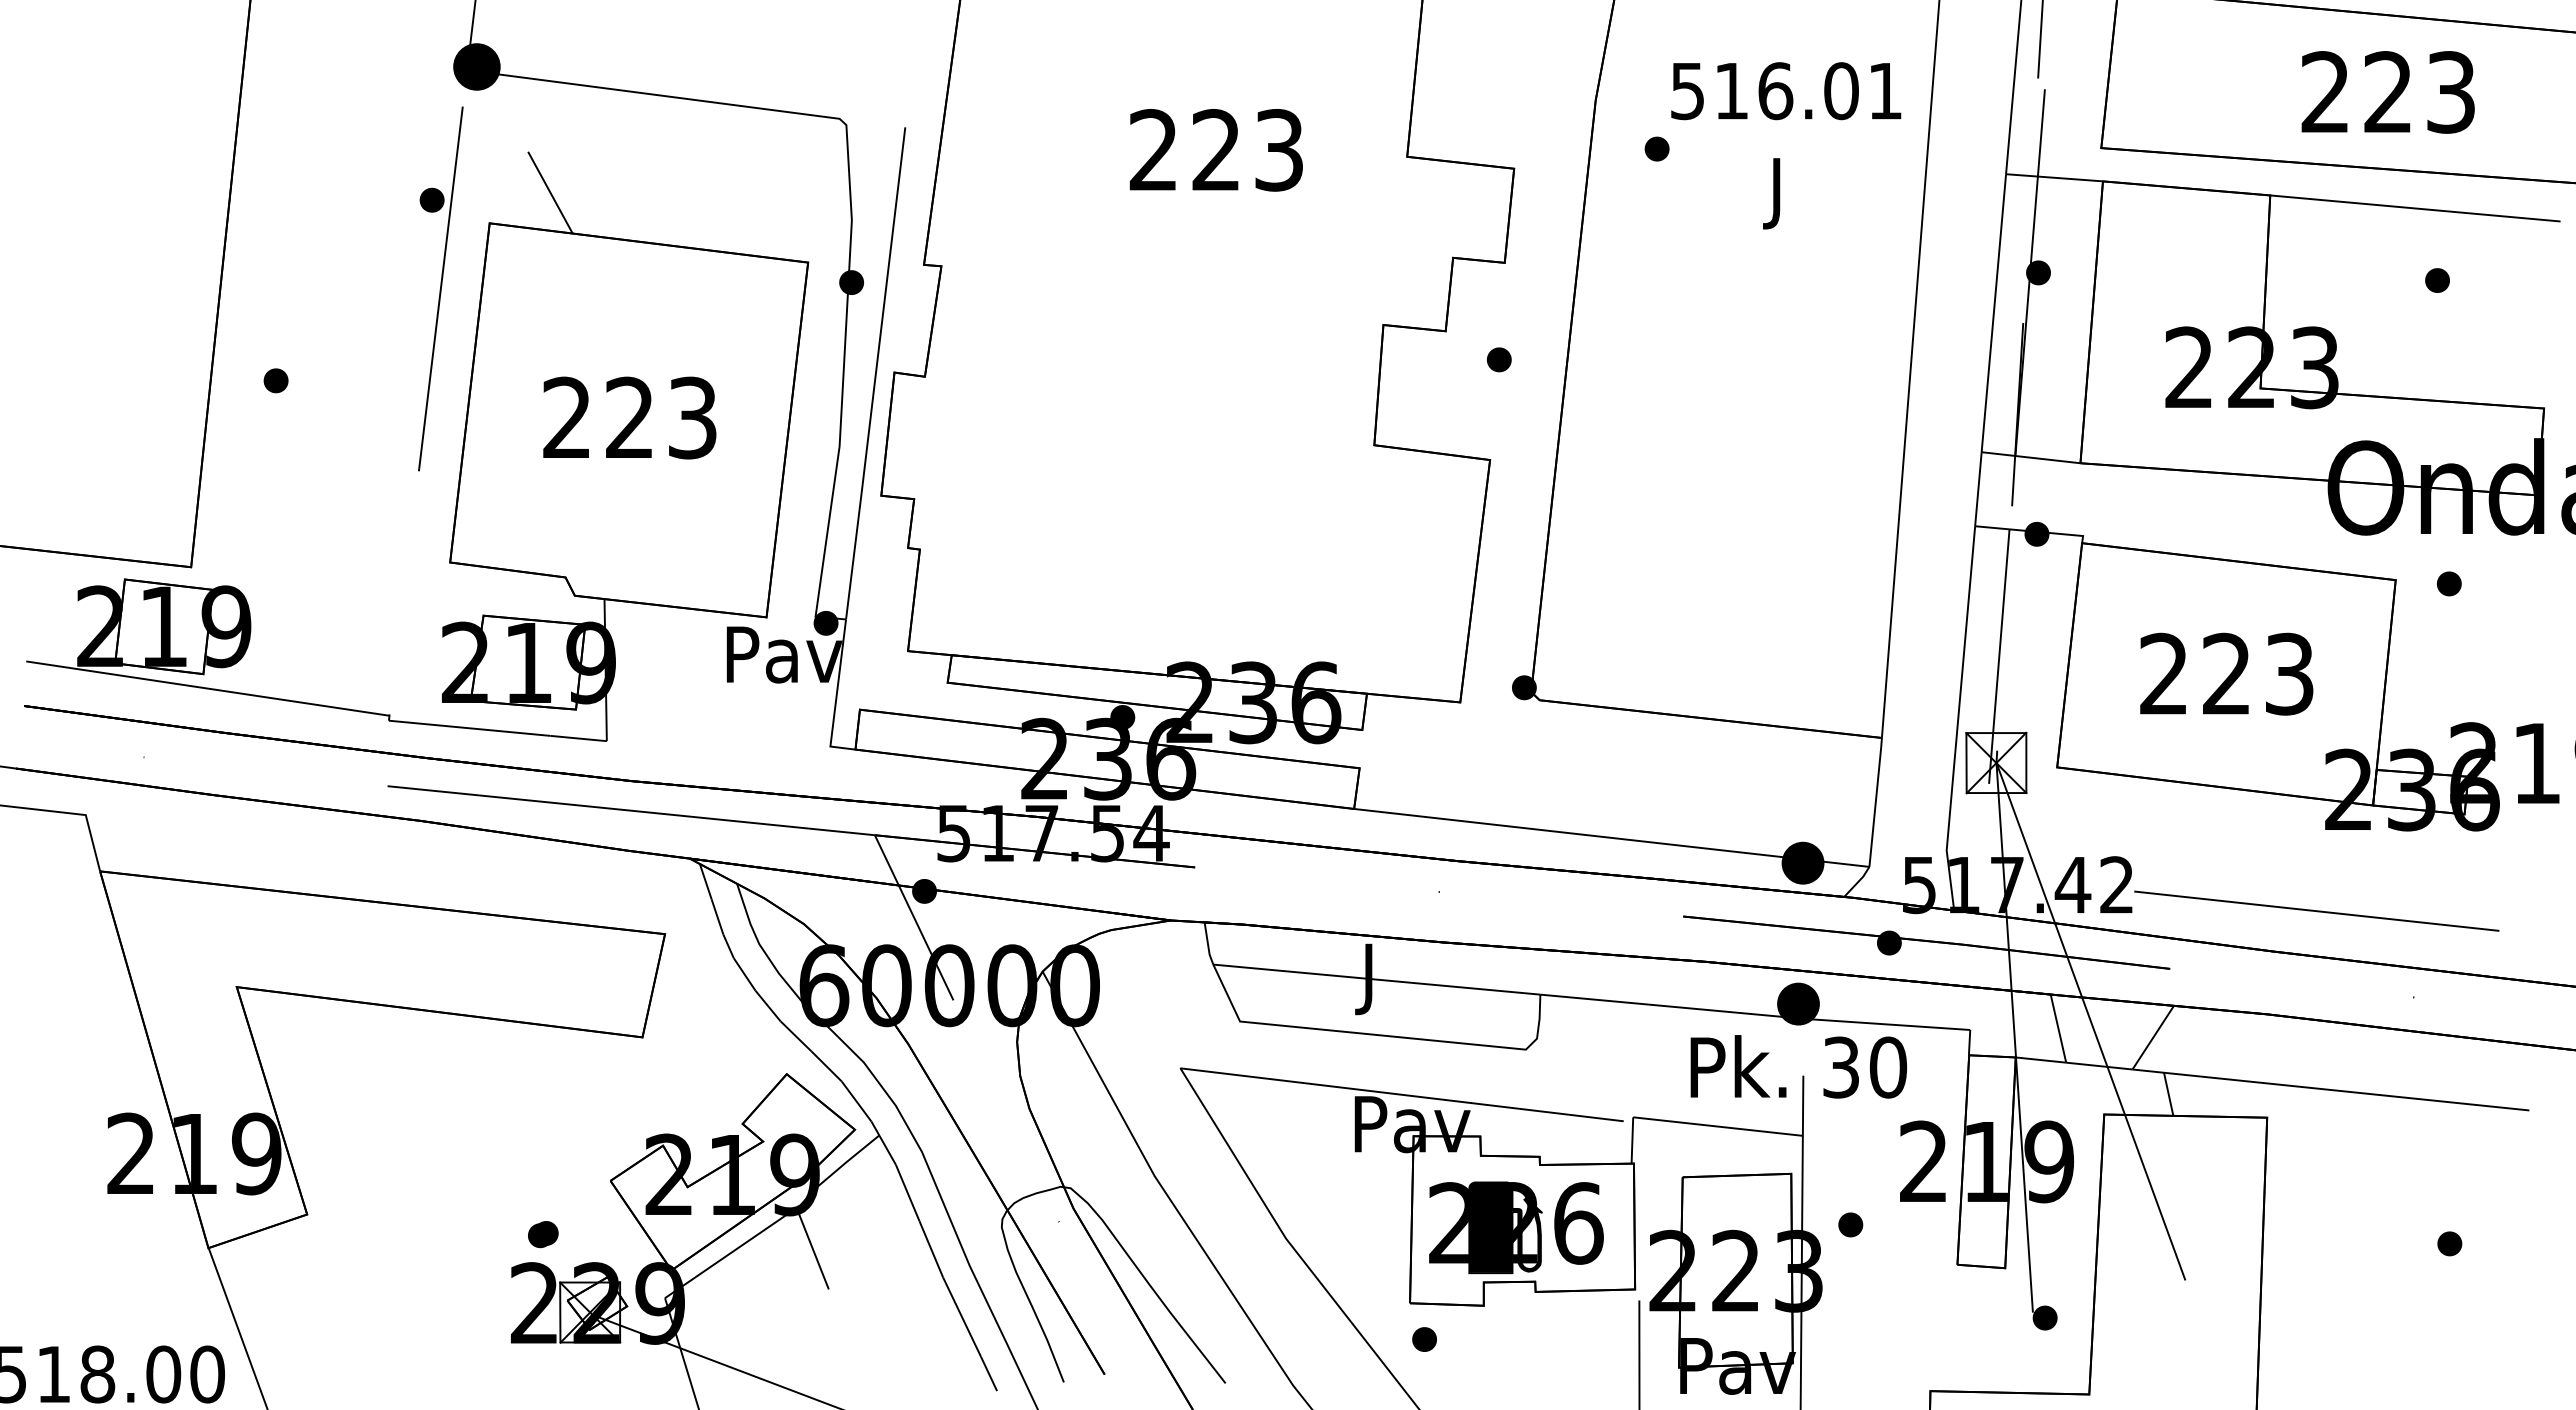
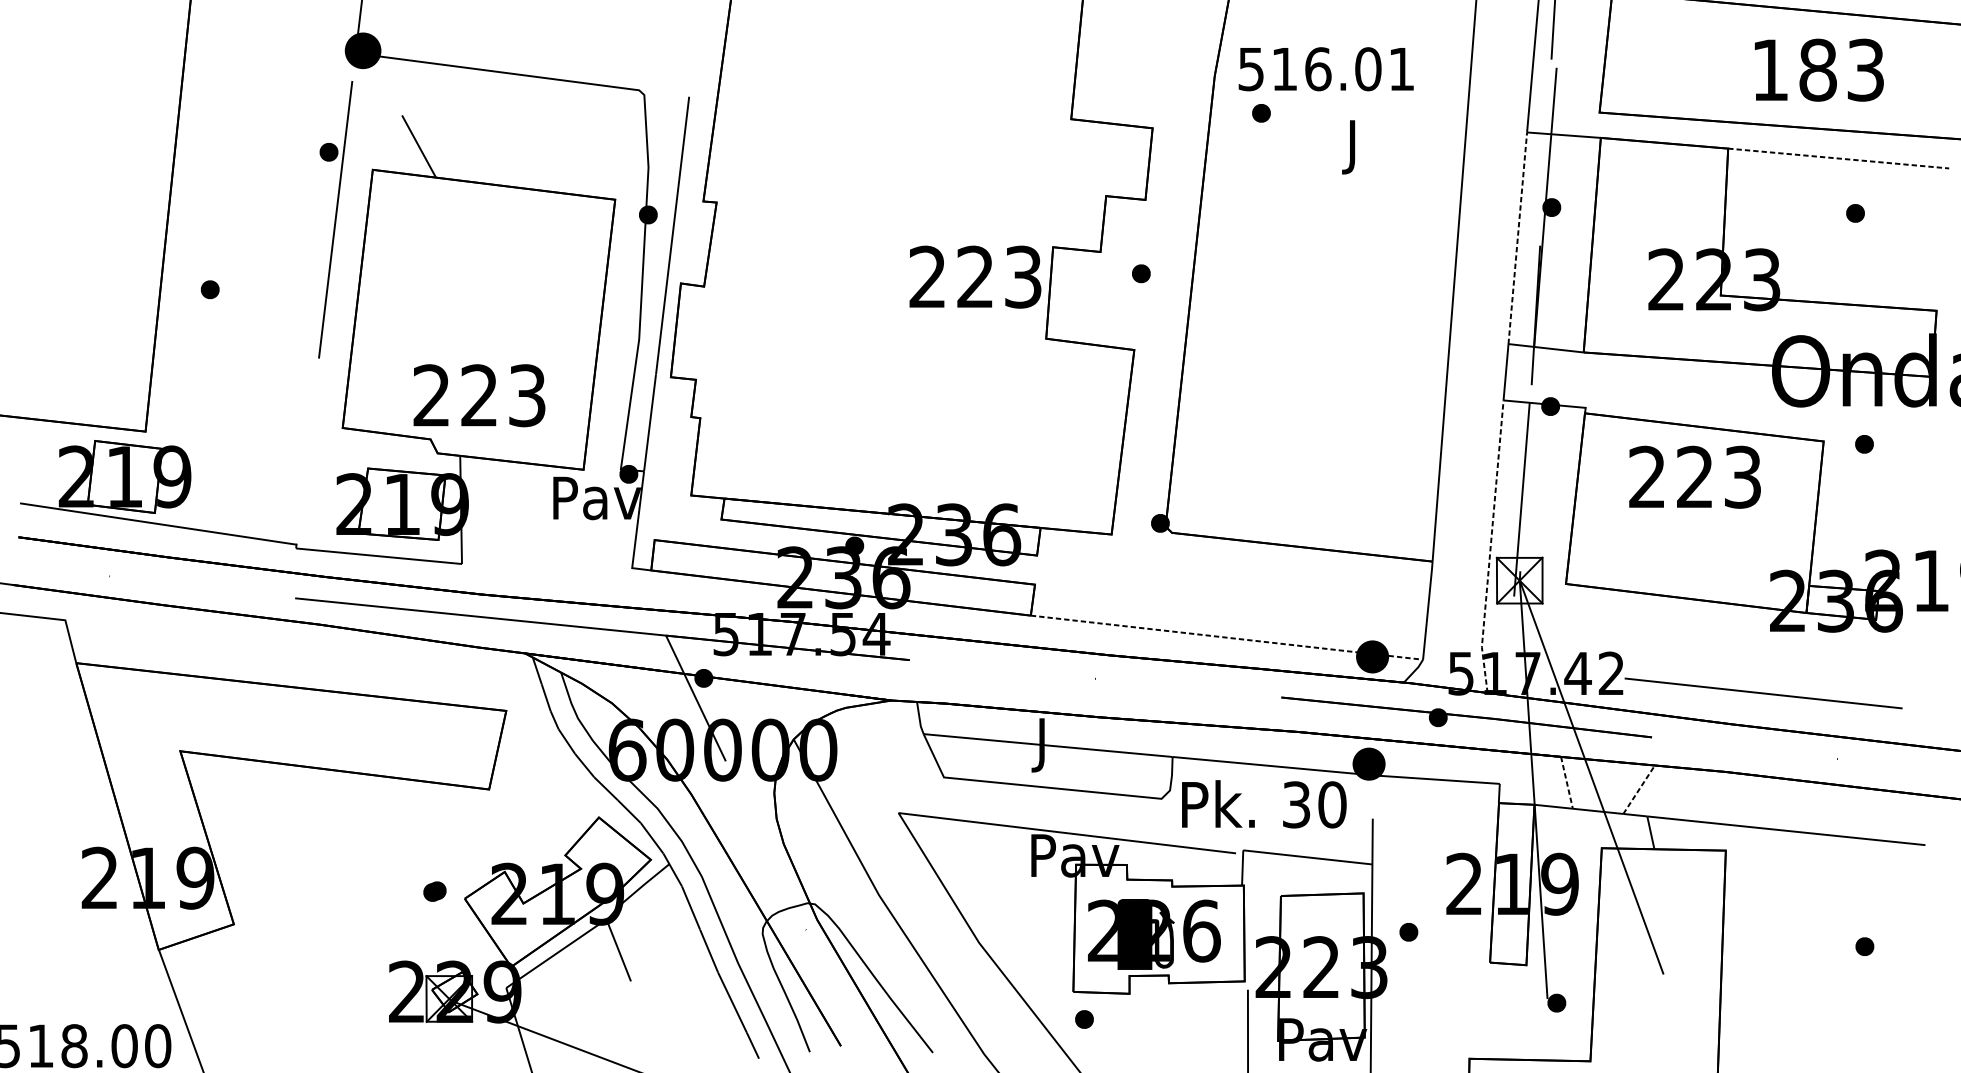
text: (1786, 91) -> (1326, 69), moved
text: (2357, 92) -> (1794, 70), 223 -> 183
text: (1215, 150) -> (974, 277), moved
line: (2415, 208) -> (1838, 158), solid -> dashed
line: (1993, 313) -> (1517, 238), solid -> dashed
text: (629, 417) -> (479, 395), moved
text: (2226, 673) -> (1694, 476), moved
line: (1958, 719) -> (1490, 547), solid -> dashed
line: (1612, 837) -> (1227, 637), solid -> dashed
line: (2058, 1028) -> (1567, 782), solid -> dashed
line: (2153, 1037) -> (1639, 789), solid -> dashed
text: (1798, 1066) -> (1264, 804), moved
part: (543, 1234) -> (435, 891), moved

